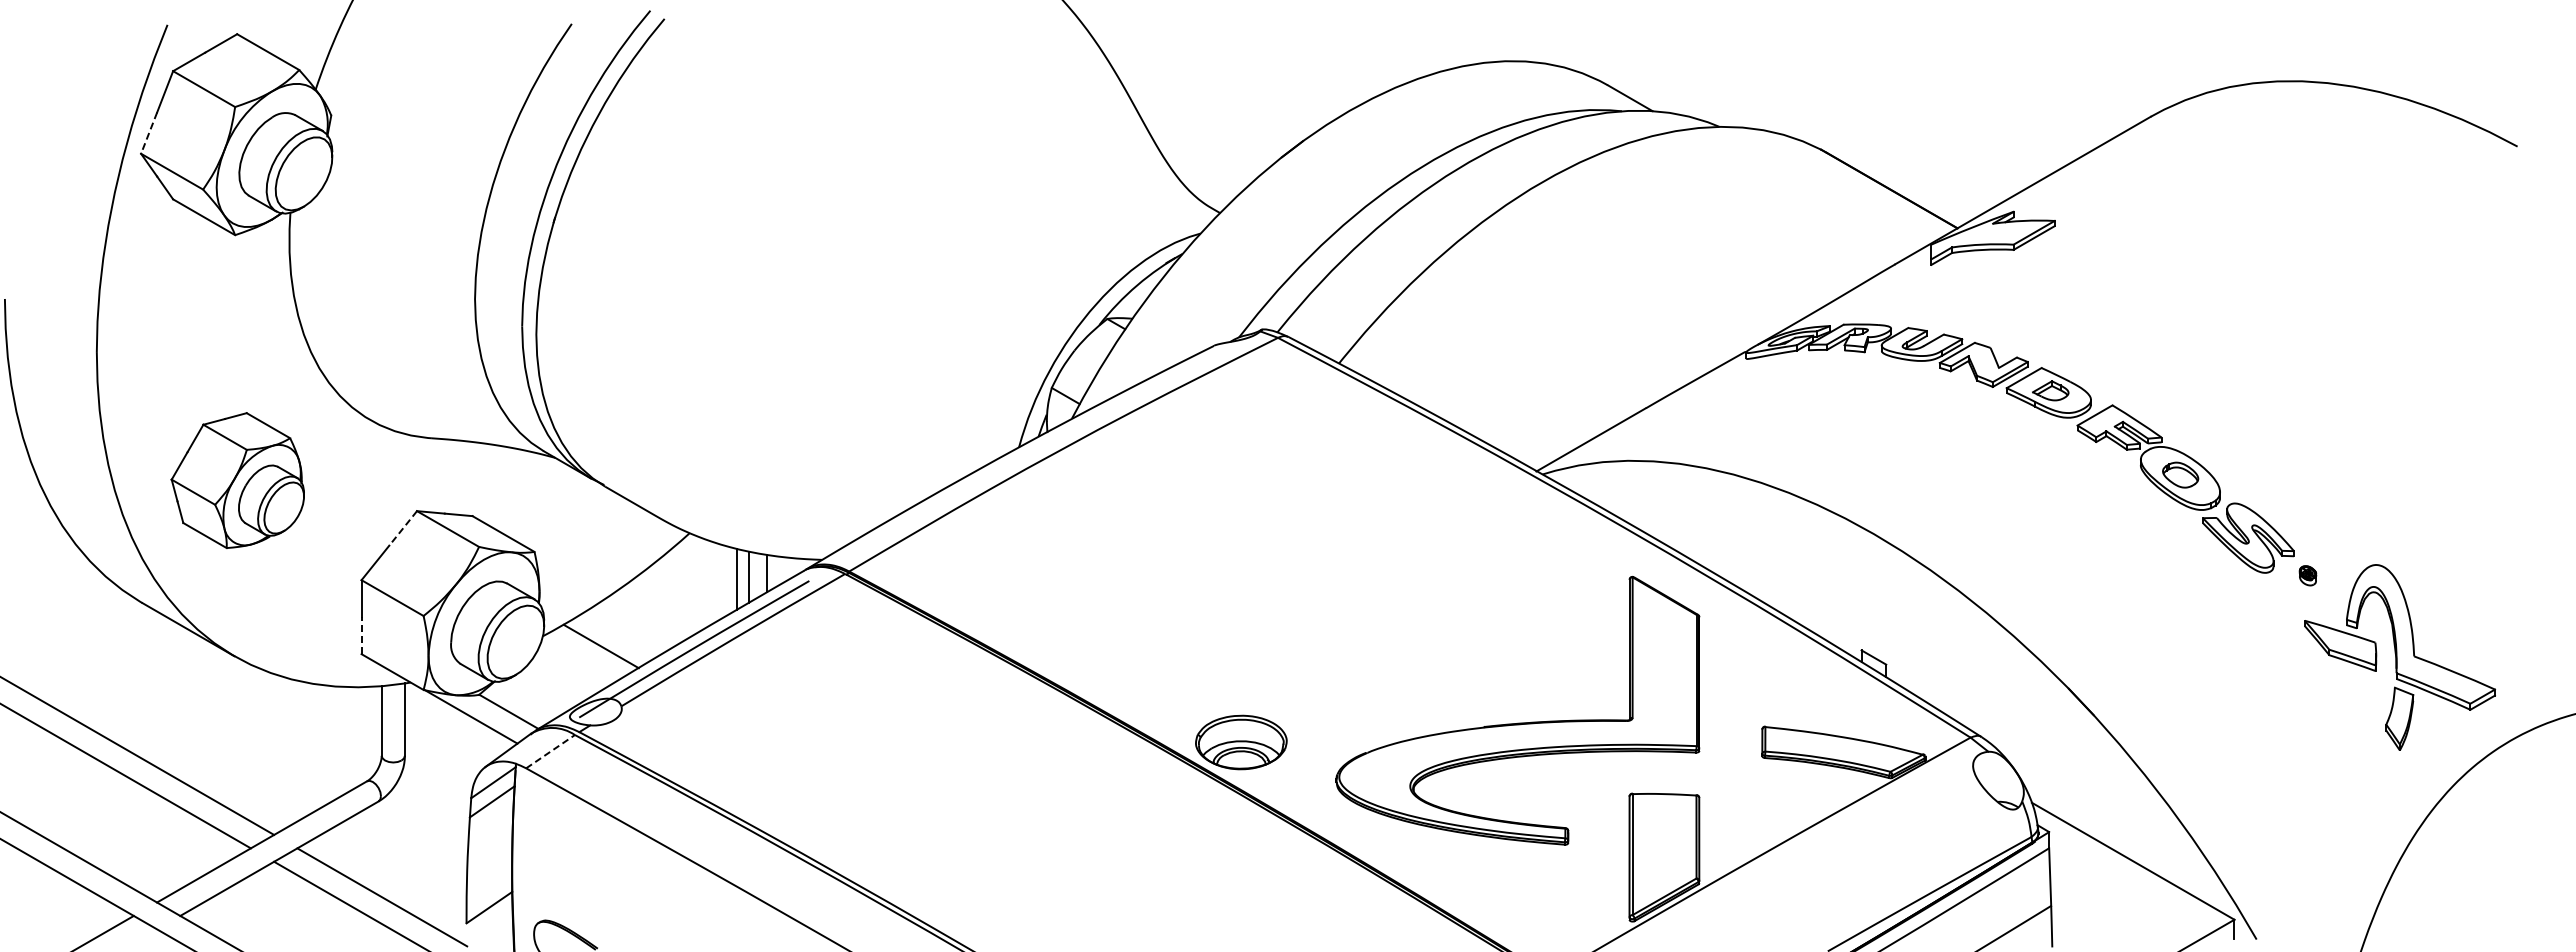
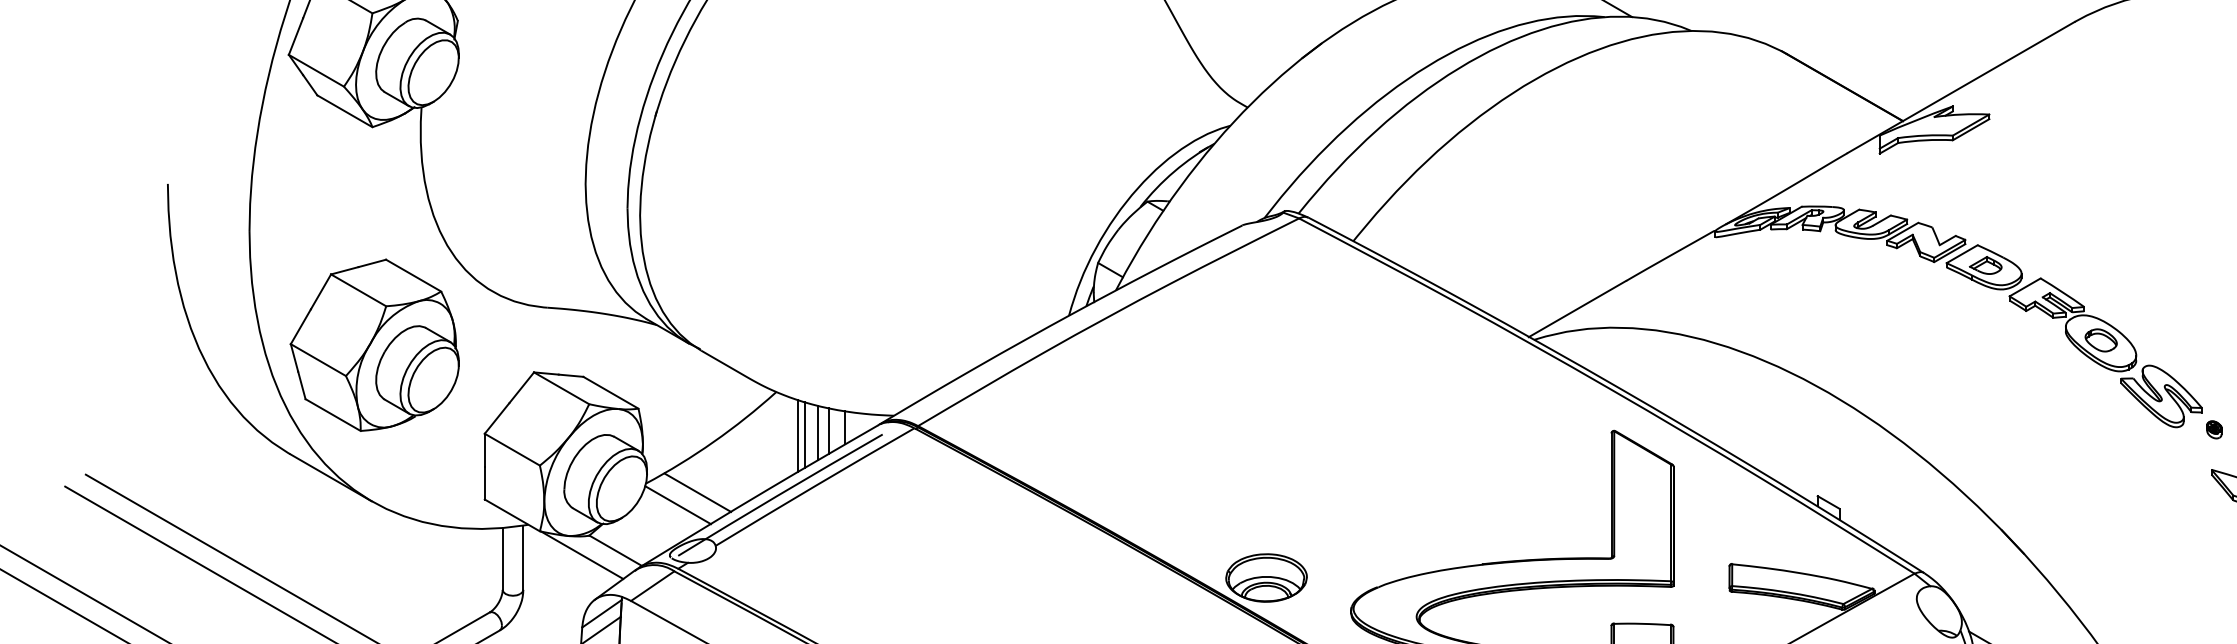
line: (148, 133) -> (295, 36), dashed -> solid
part: (237, 480) -> (374, 345), size x1.43
line: (402, 528) -> (521, 387), dashed -> solid
line: (722, 581) -> (805, 434), added
line: (714, 582) -> (798, 435), added
line: (361, 635) -> (484, 482), dashed -> solid
line: (579, 660) -> (678, 505), added
line: (550, 751) -> (652, 586), dashed -> solid

